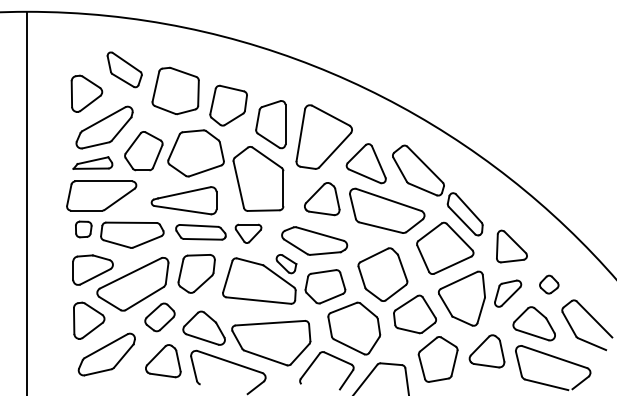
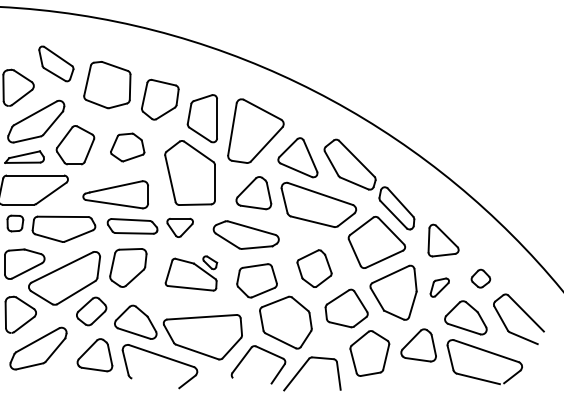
part: (195, 153) -> (127, 147), size x0.6
part: (382, 274) -> (314, 268), size x0.7
part: (259, 279) -> (191, 273), size x0.7
part: (508, 293) -> (440, 287), size x0.7

